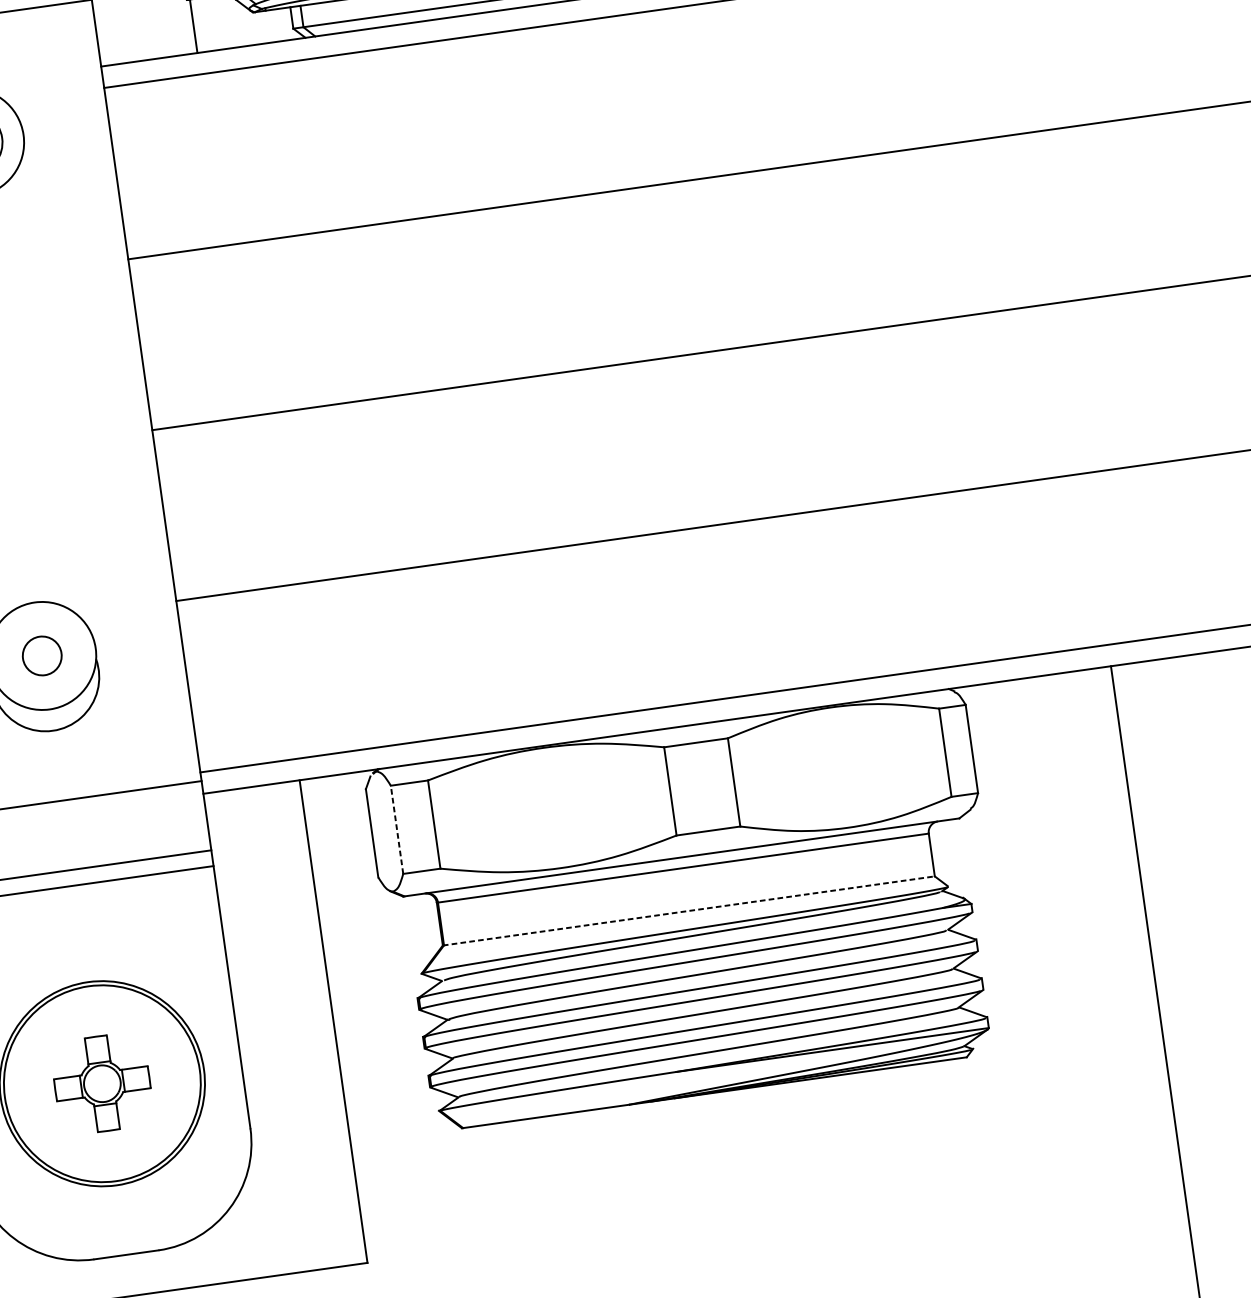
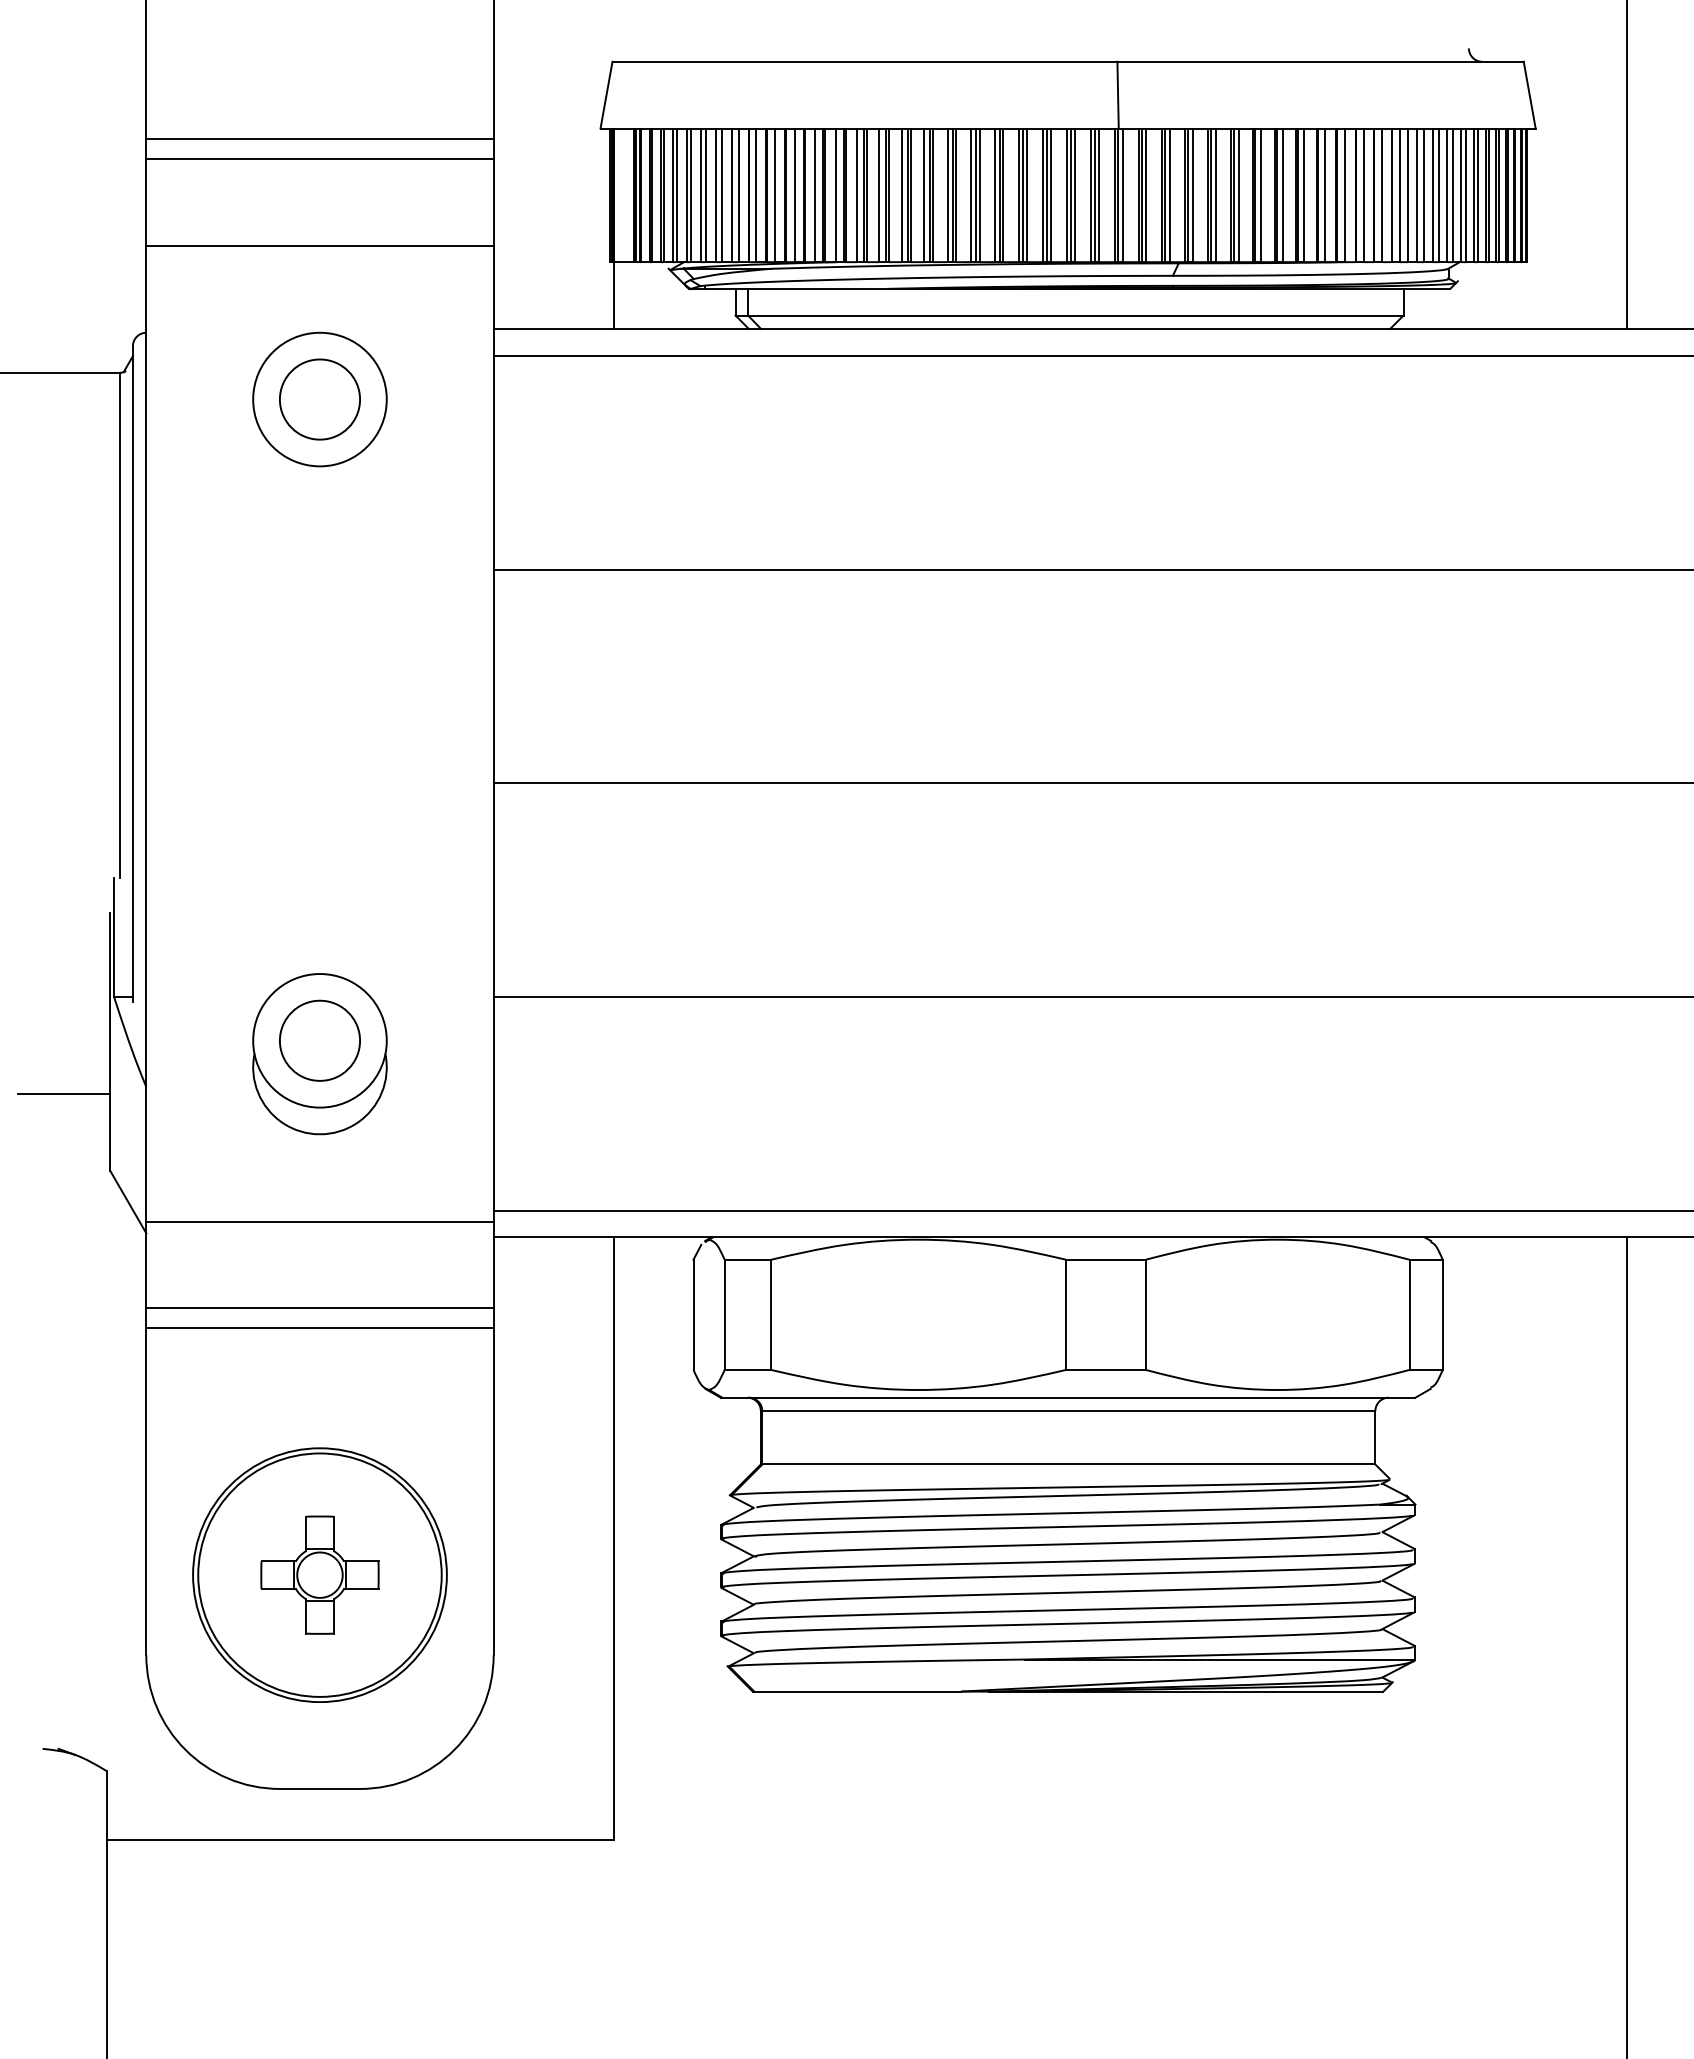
circle: (41, 655) -> (319, 1040), size x1.67
line: (396, 829) -> (724, 1314), dashed -> solid
line: (689, 910) -> (1068, 1464), dashed -> solid

